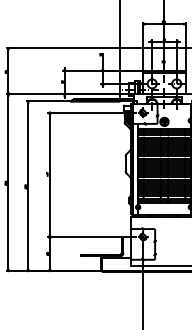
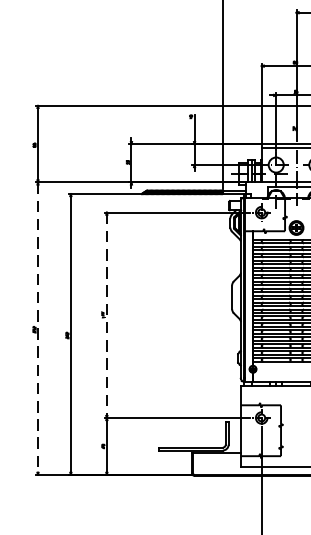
line: (49, 175) -> (106, 316), solid -> dashed
line: (8, 183) -> (38, 329), solid -> dashed

